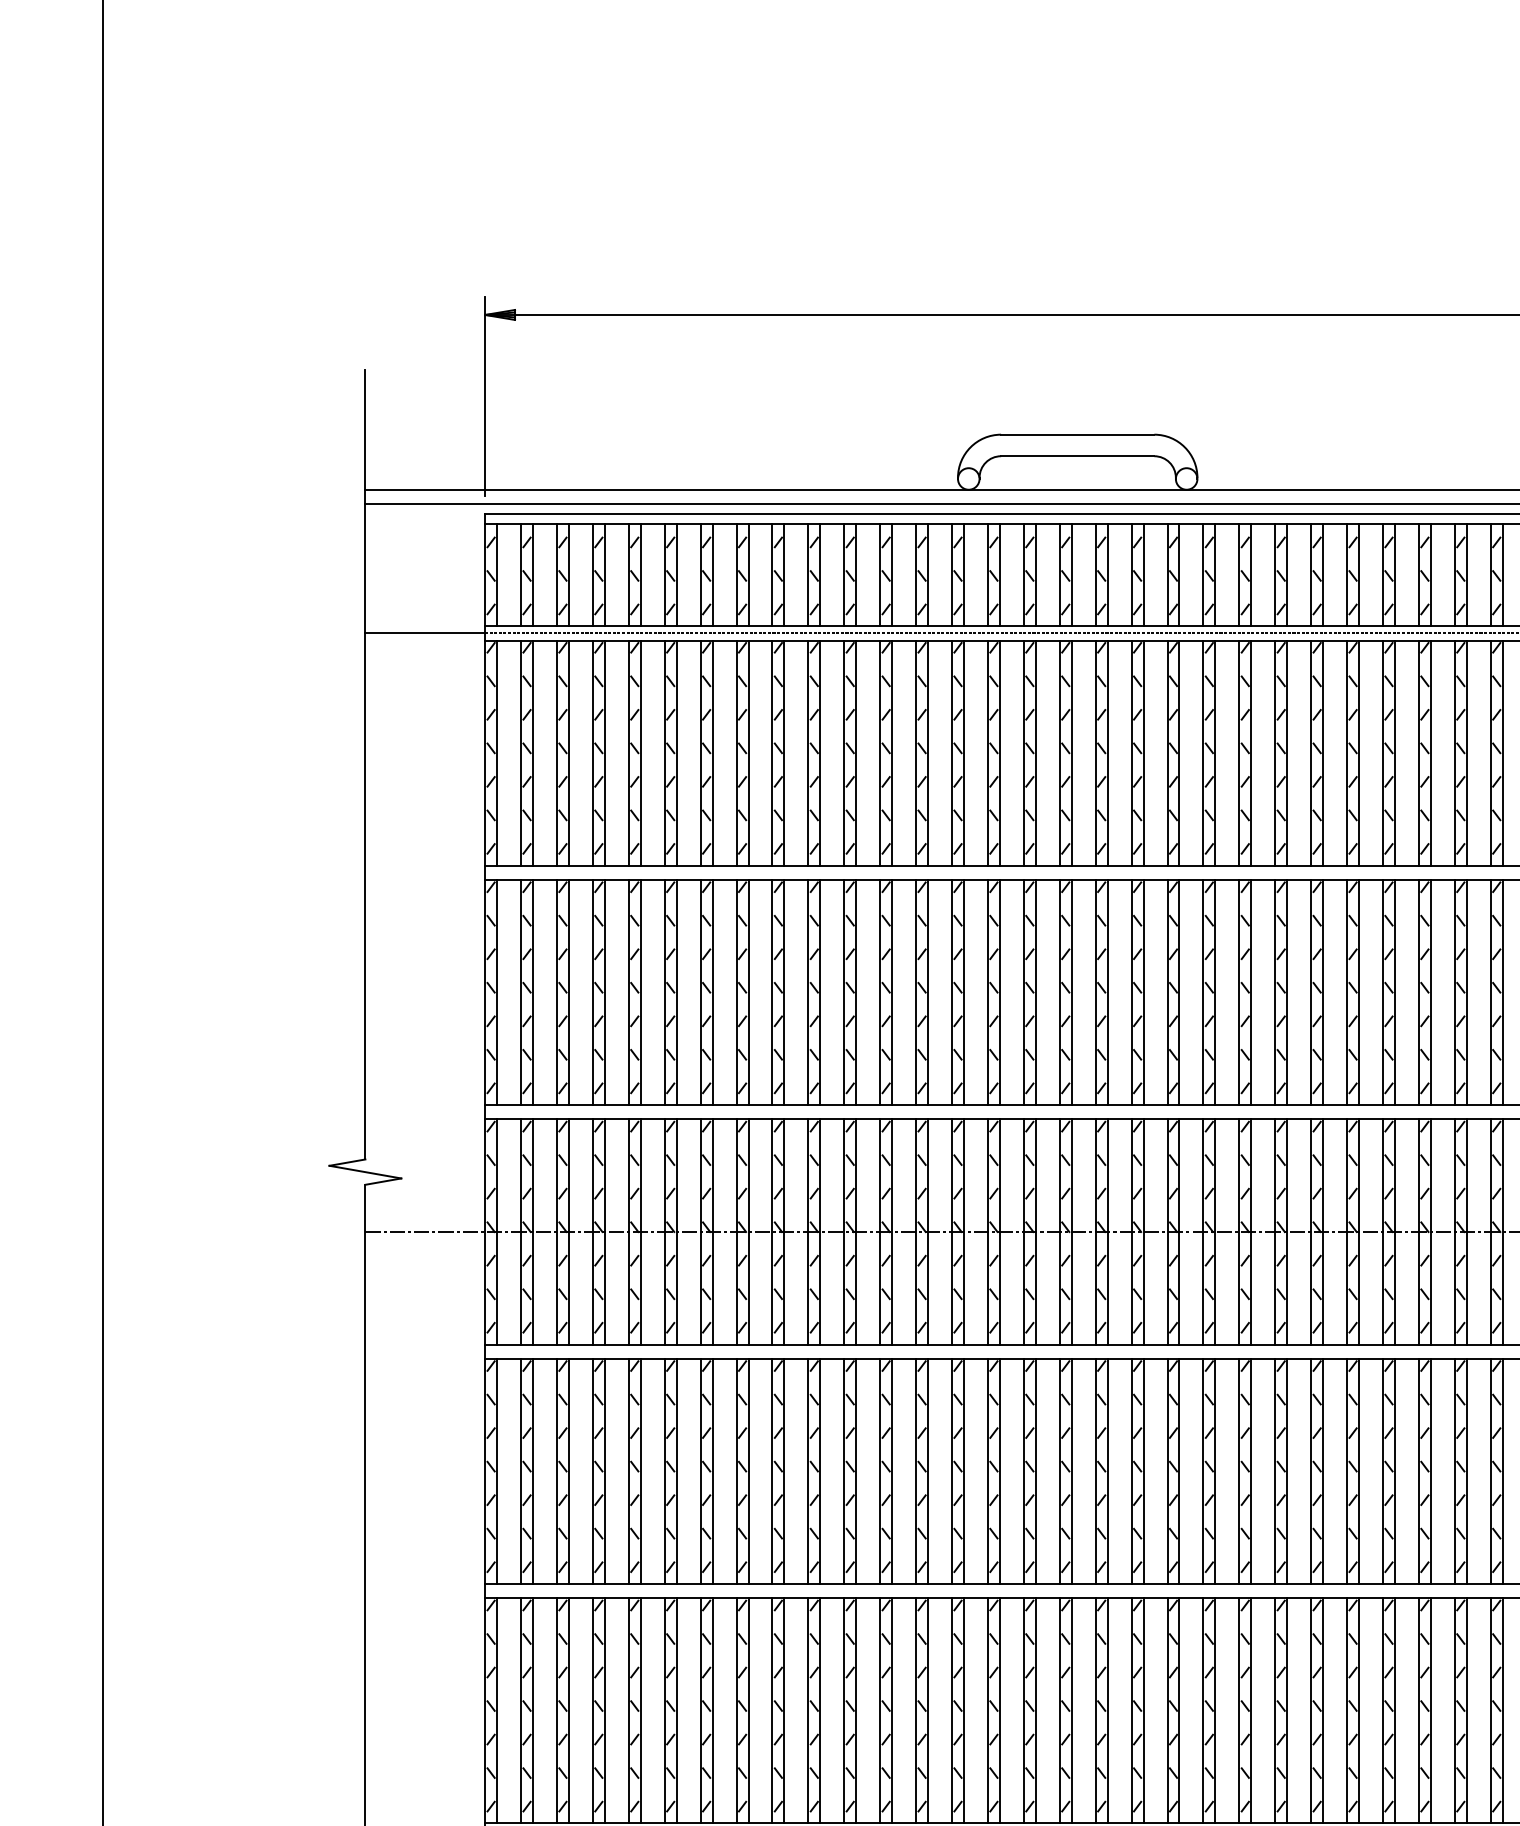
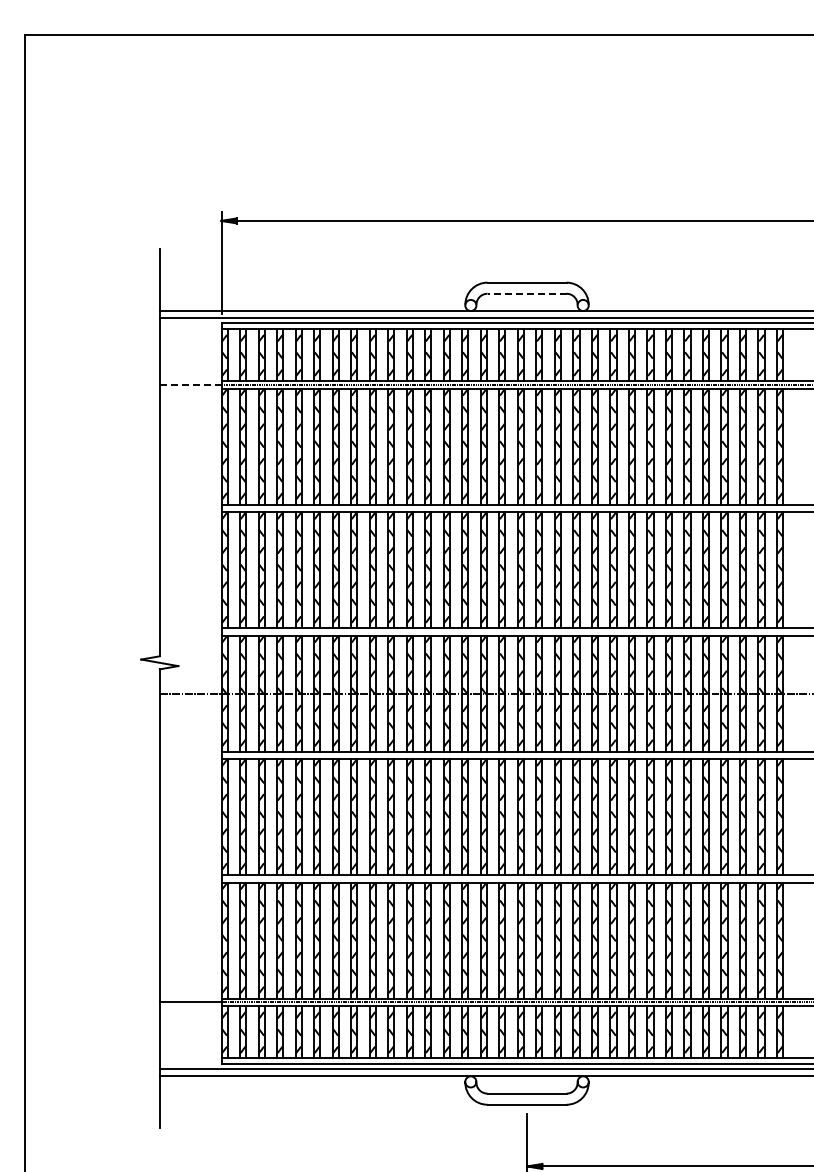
line: (1078, 455) -> (527, 293), solid -> dashed
line: (424, 634) -> (190, 385), solid -> dashed

